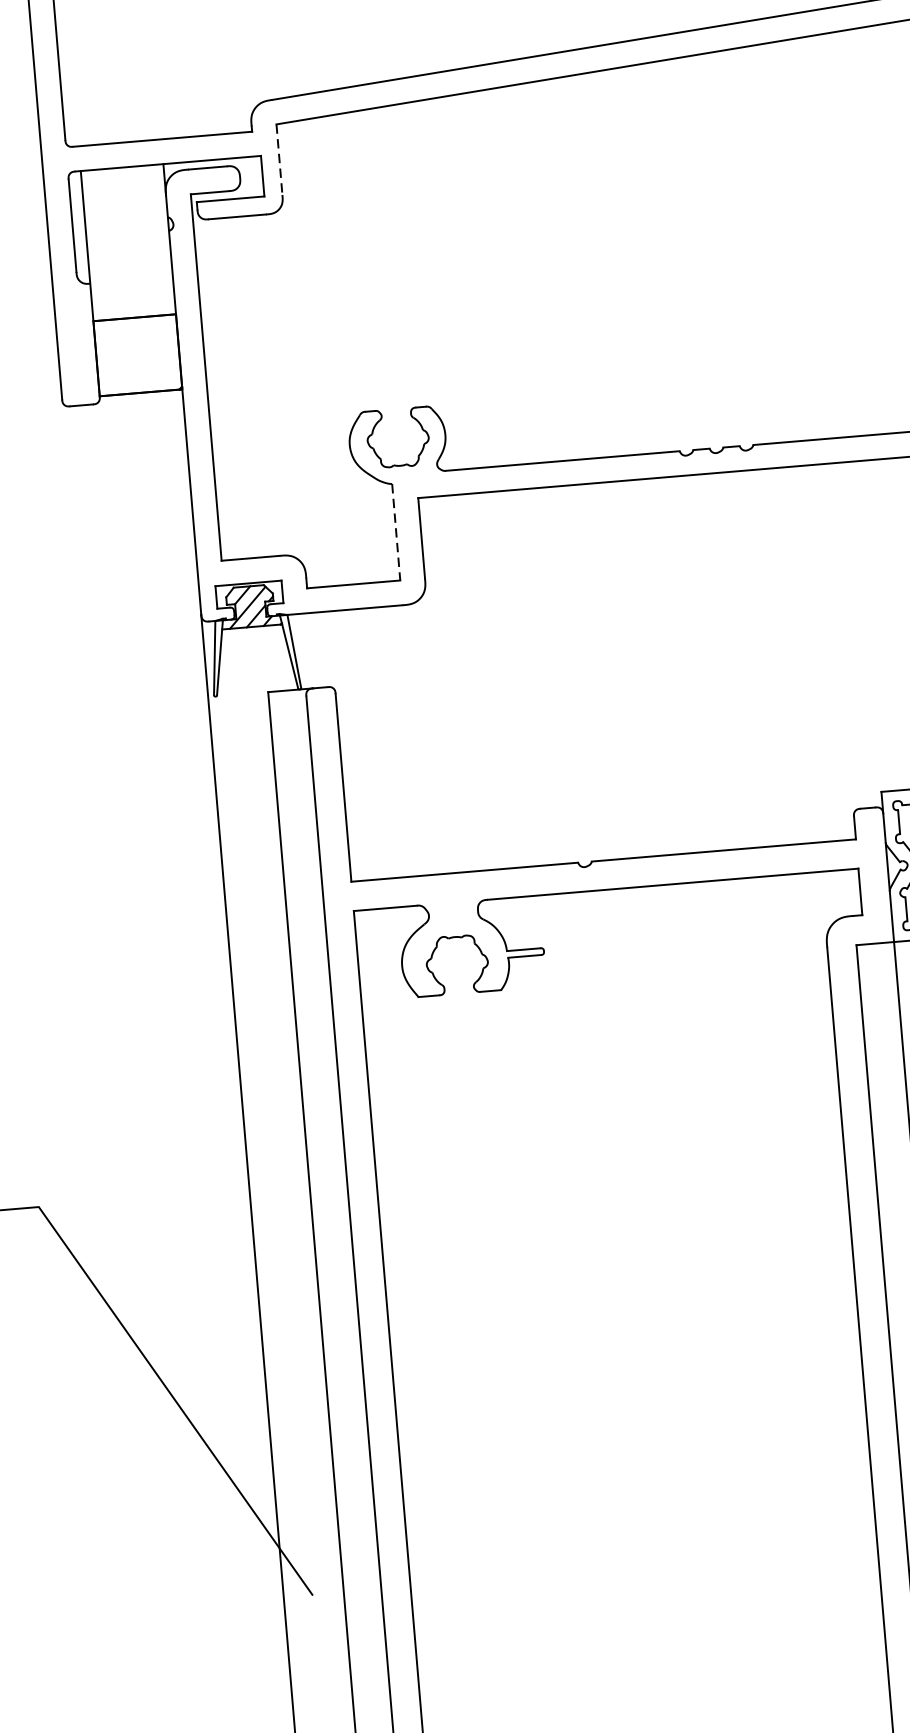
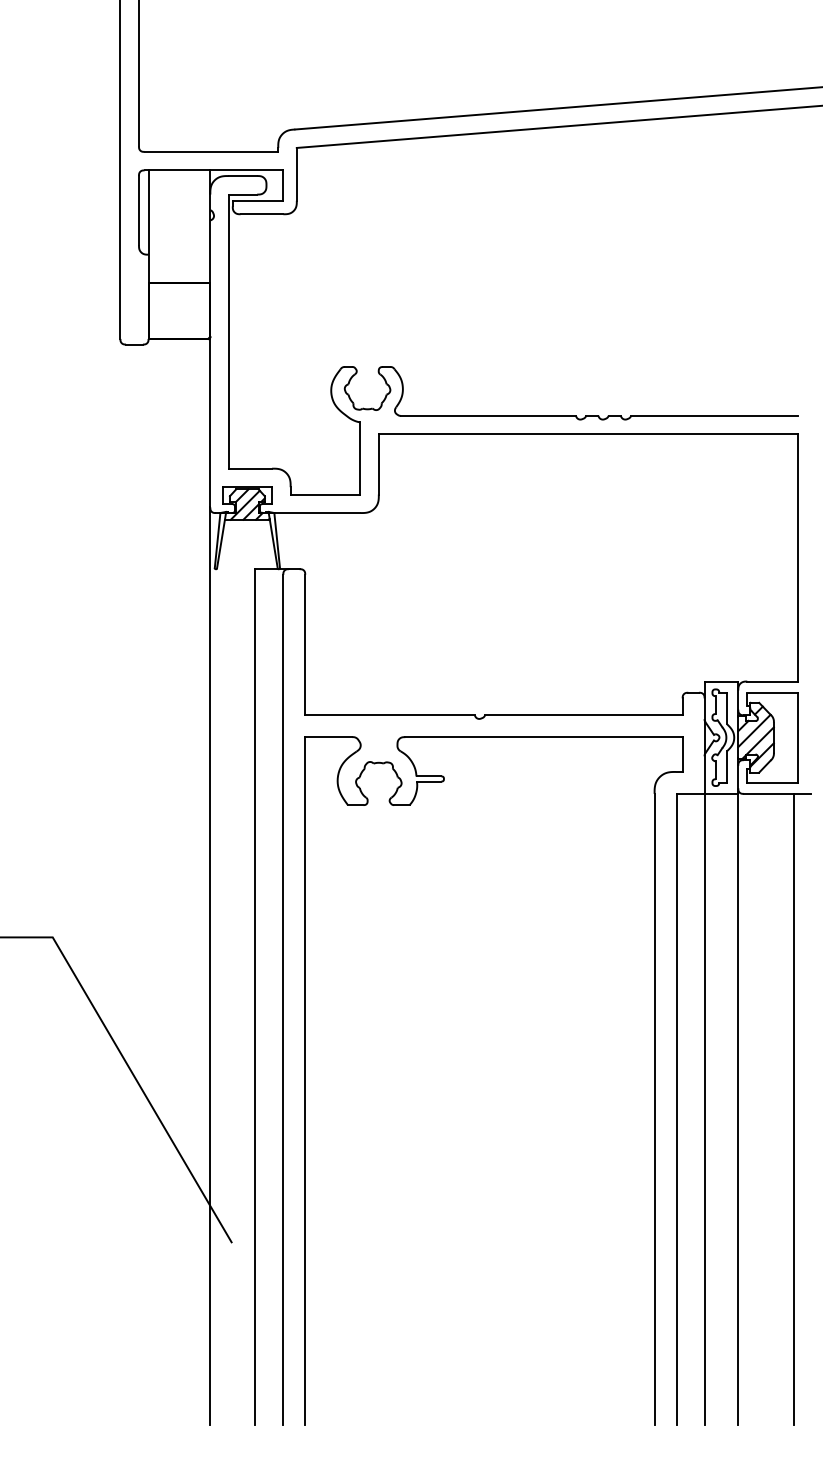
line: (279, 159) -> (296, 174), dashed -> solid
line: (396, 532) -> (360, 458), dashed -> solid

